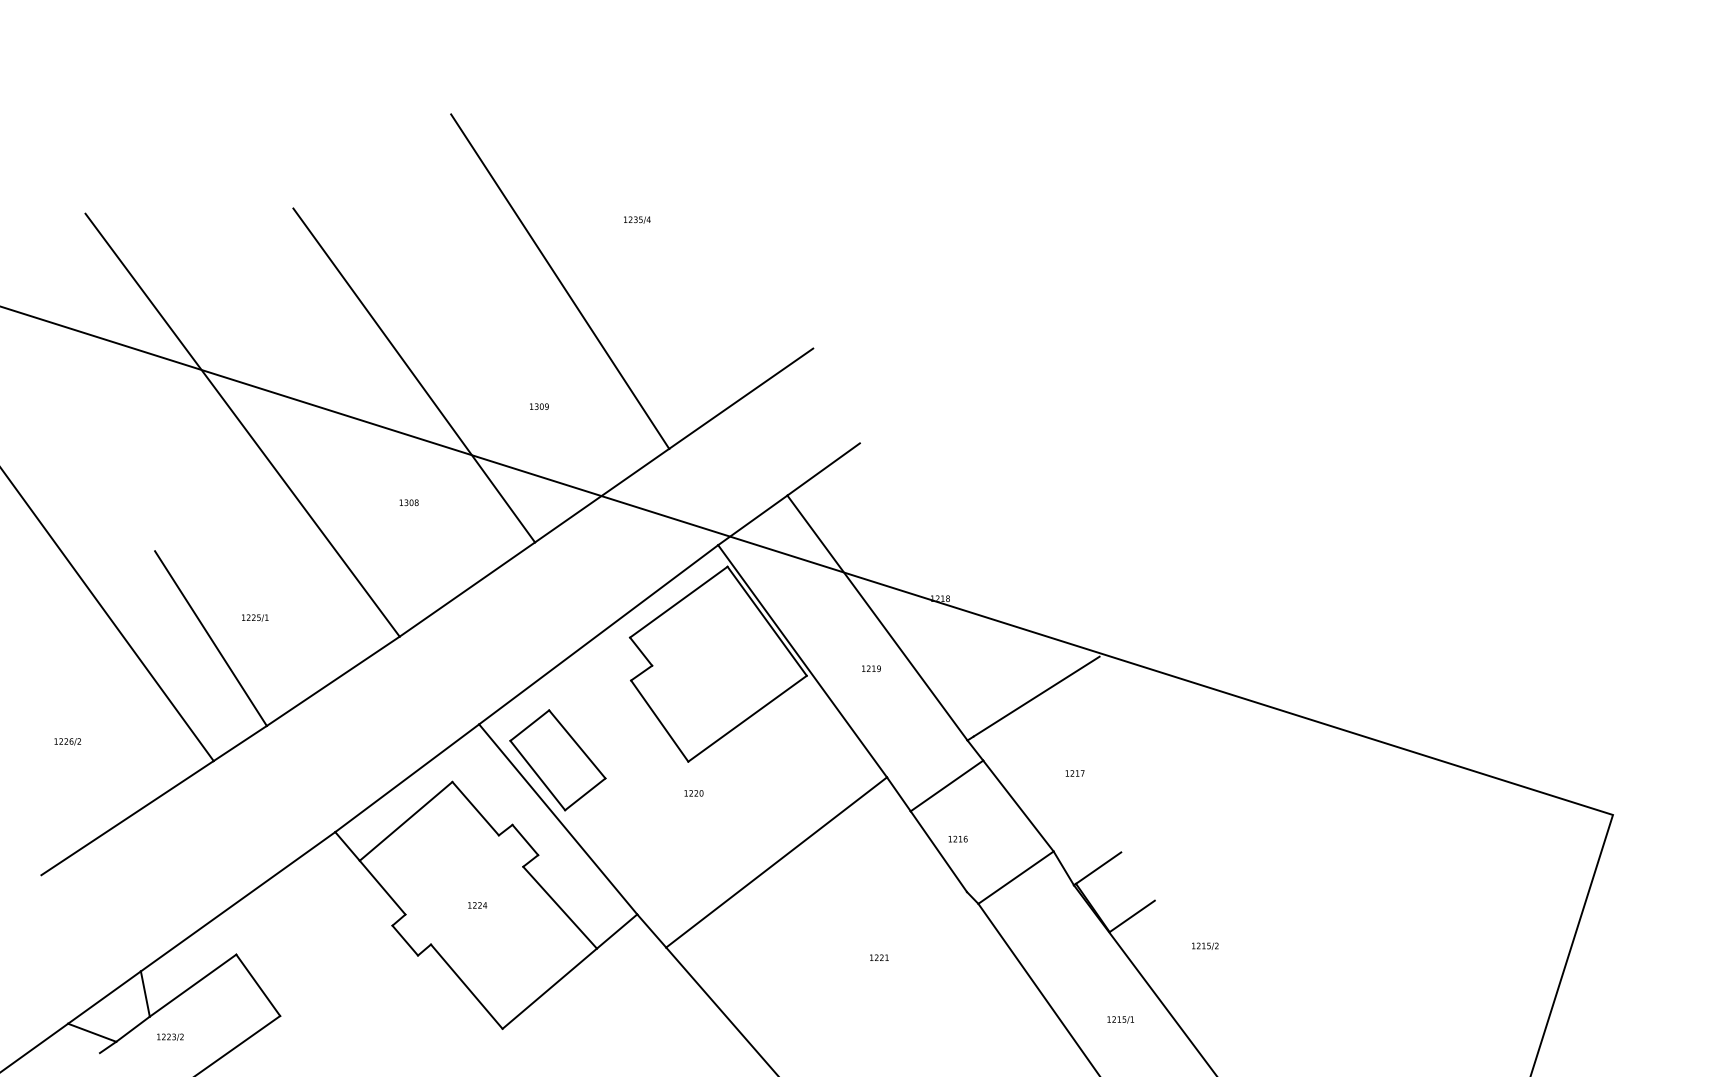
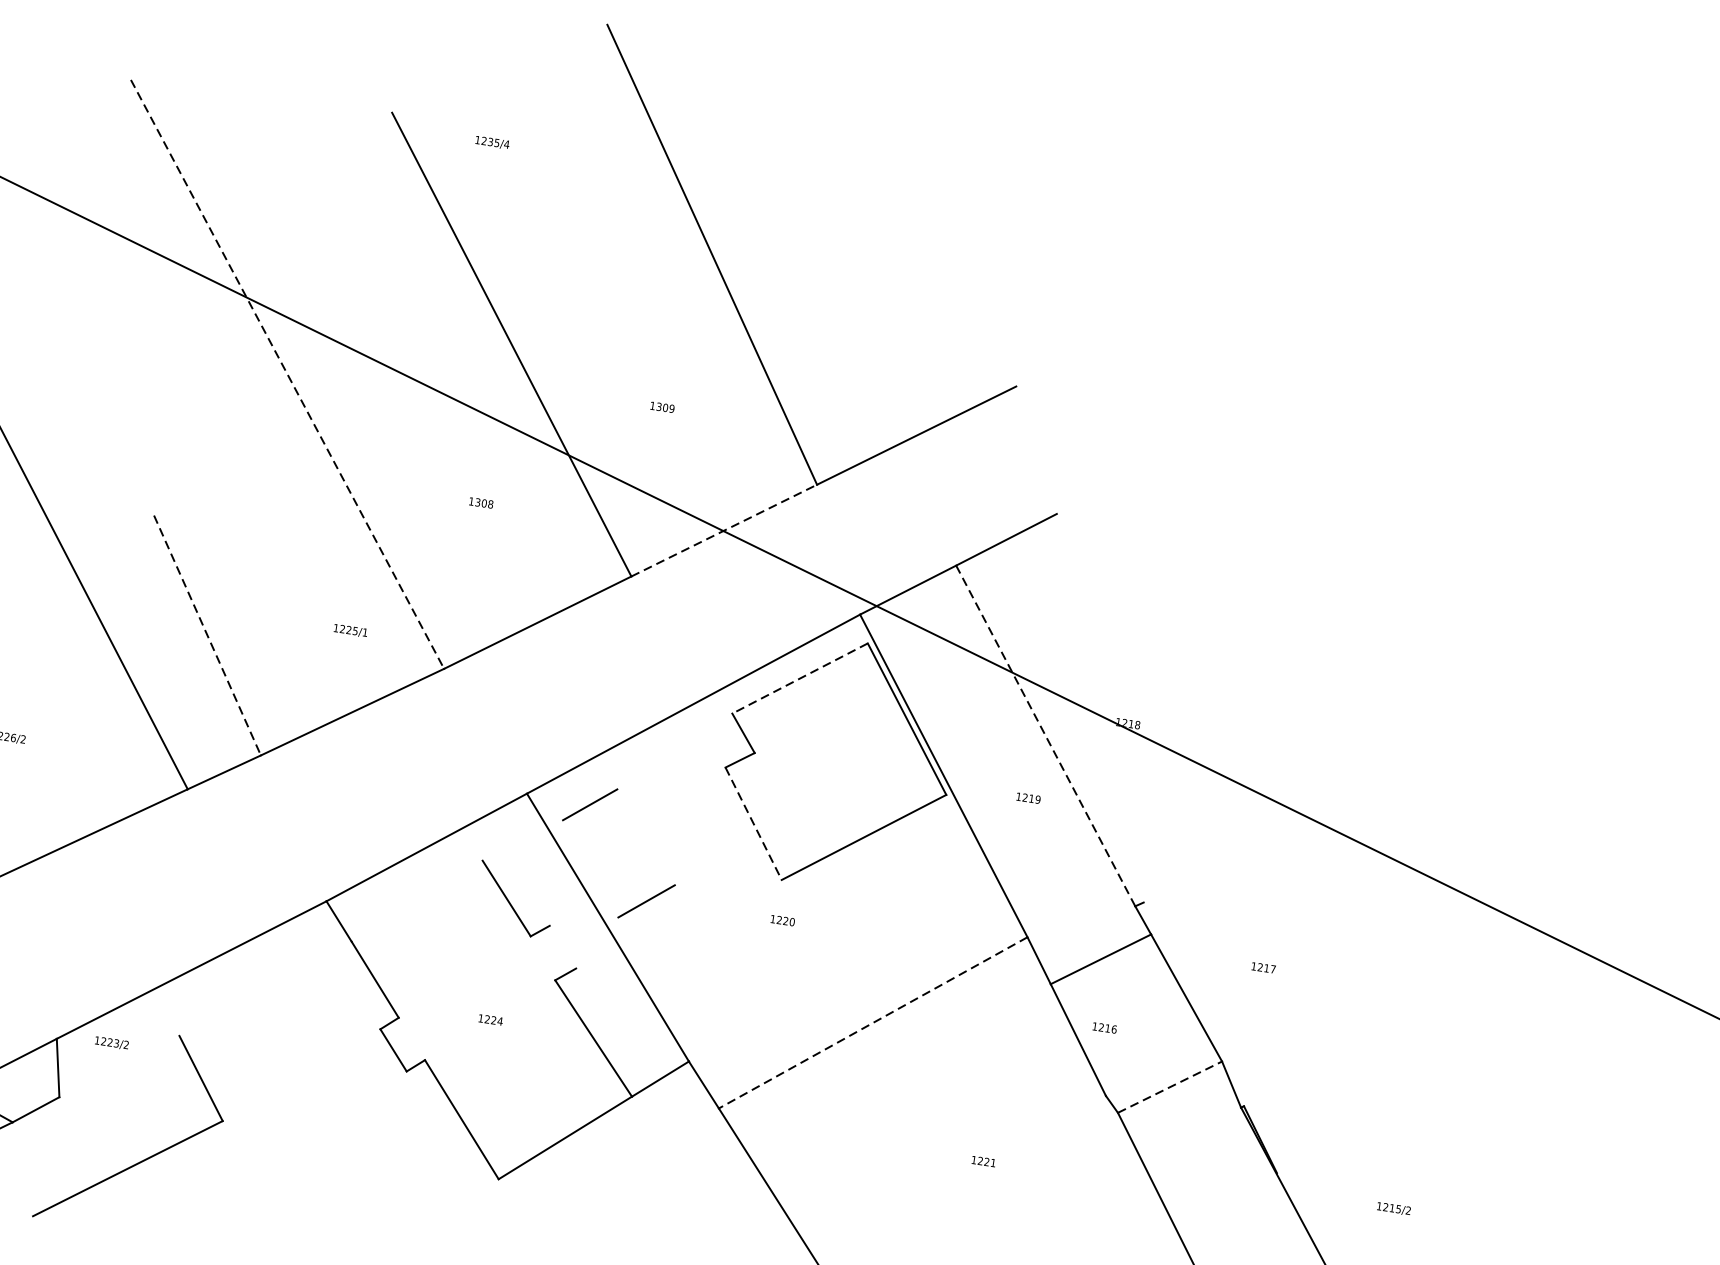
text: (637, 219) -> (492, 142), moved
line: (242, 425) -> (287, 374), solid -> dashed
line: (602, 495) -> (724, 530), solid -> dashed
line: (678, 602) -> (799, 678), solid -> dashed
text: (255, 617) -> (351, 630), moved
line: (877, 617) -> (1045, 735), solid -> dashed
line: (210, 638) -> (206, 635), solid -> dashed
line: (1036, 696) -> (1229, 864), removed
line: (659, 721) -> (753, 824), solid -> dashed
line: (577, 744) -> (646, 837), removed
line: (537, 775) -> (590, 868), removed
line: (405, 820) -> (416, 900), removed
line: (525, 839) -> (563, 946), removed
line: (776, 862) -> (873, 1022), solid -> dashed
line: (1098, 867) -> (1275, 1090), removed
line: (1016, 877) -> (1170, 1087), solid -> dashed
line: (1131, 916) -> (1307, 1157), removed
line: (192, 985) -> (118, 1066), removed
text: (170, 1036) -> (112, 1042), moved

